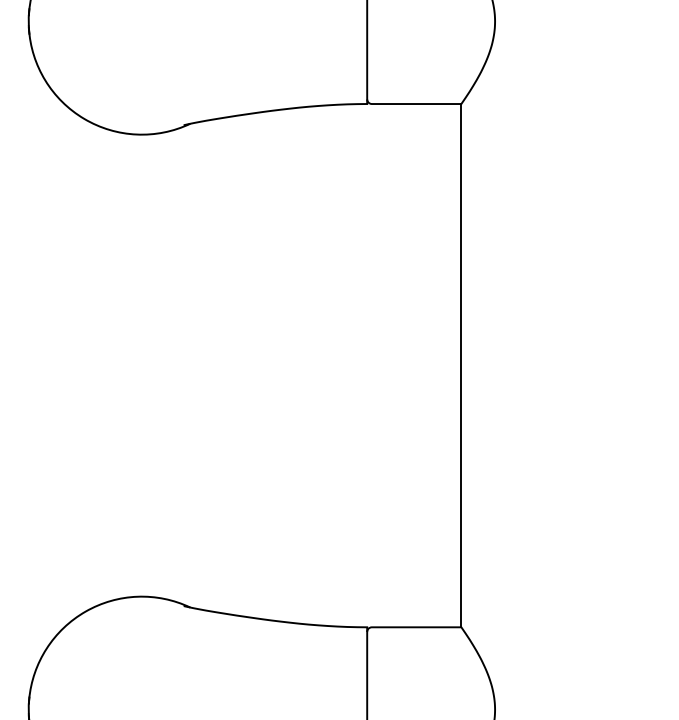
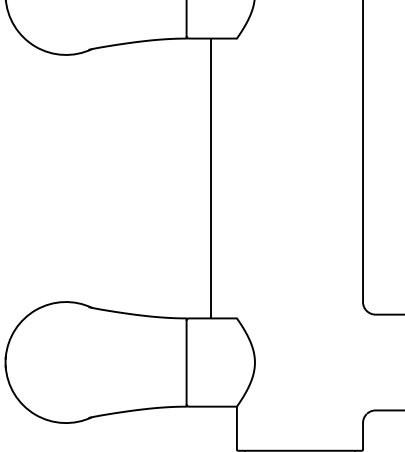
line: (460, 365) -> (210, 178), moved

